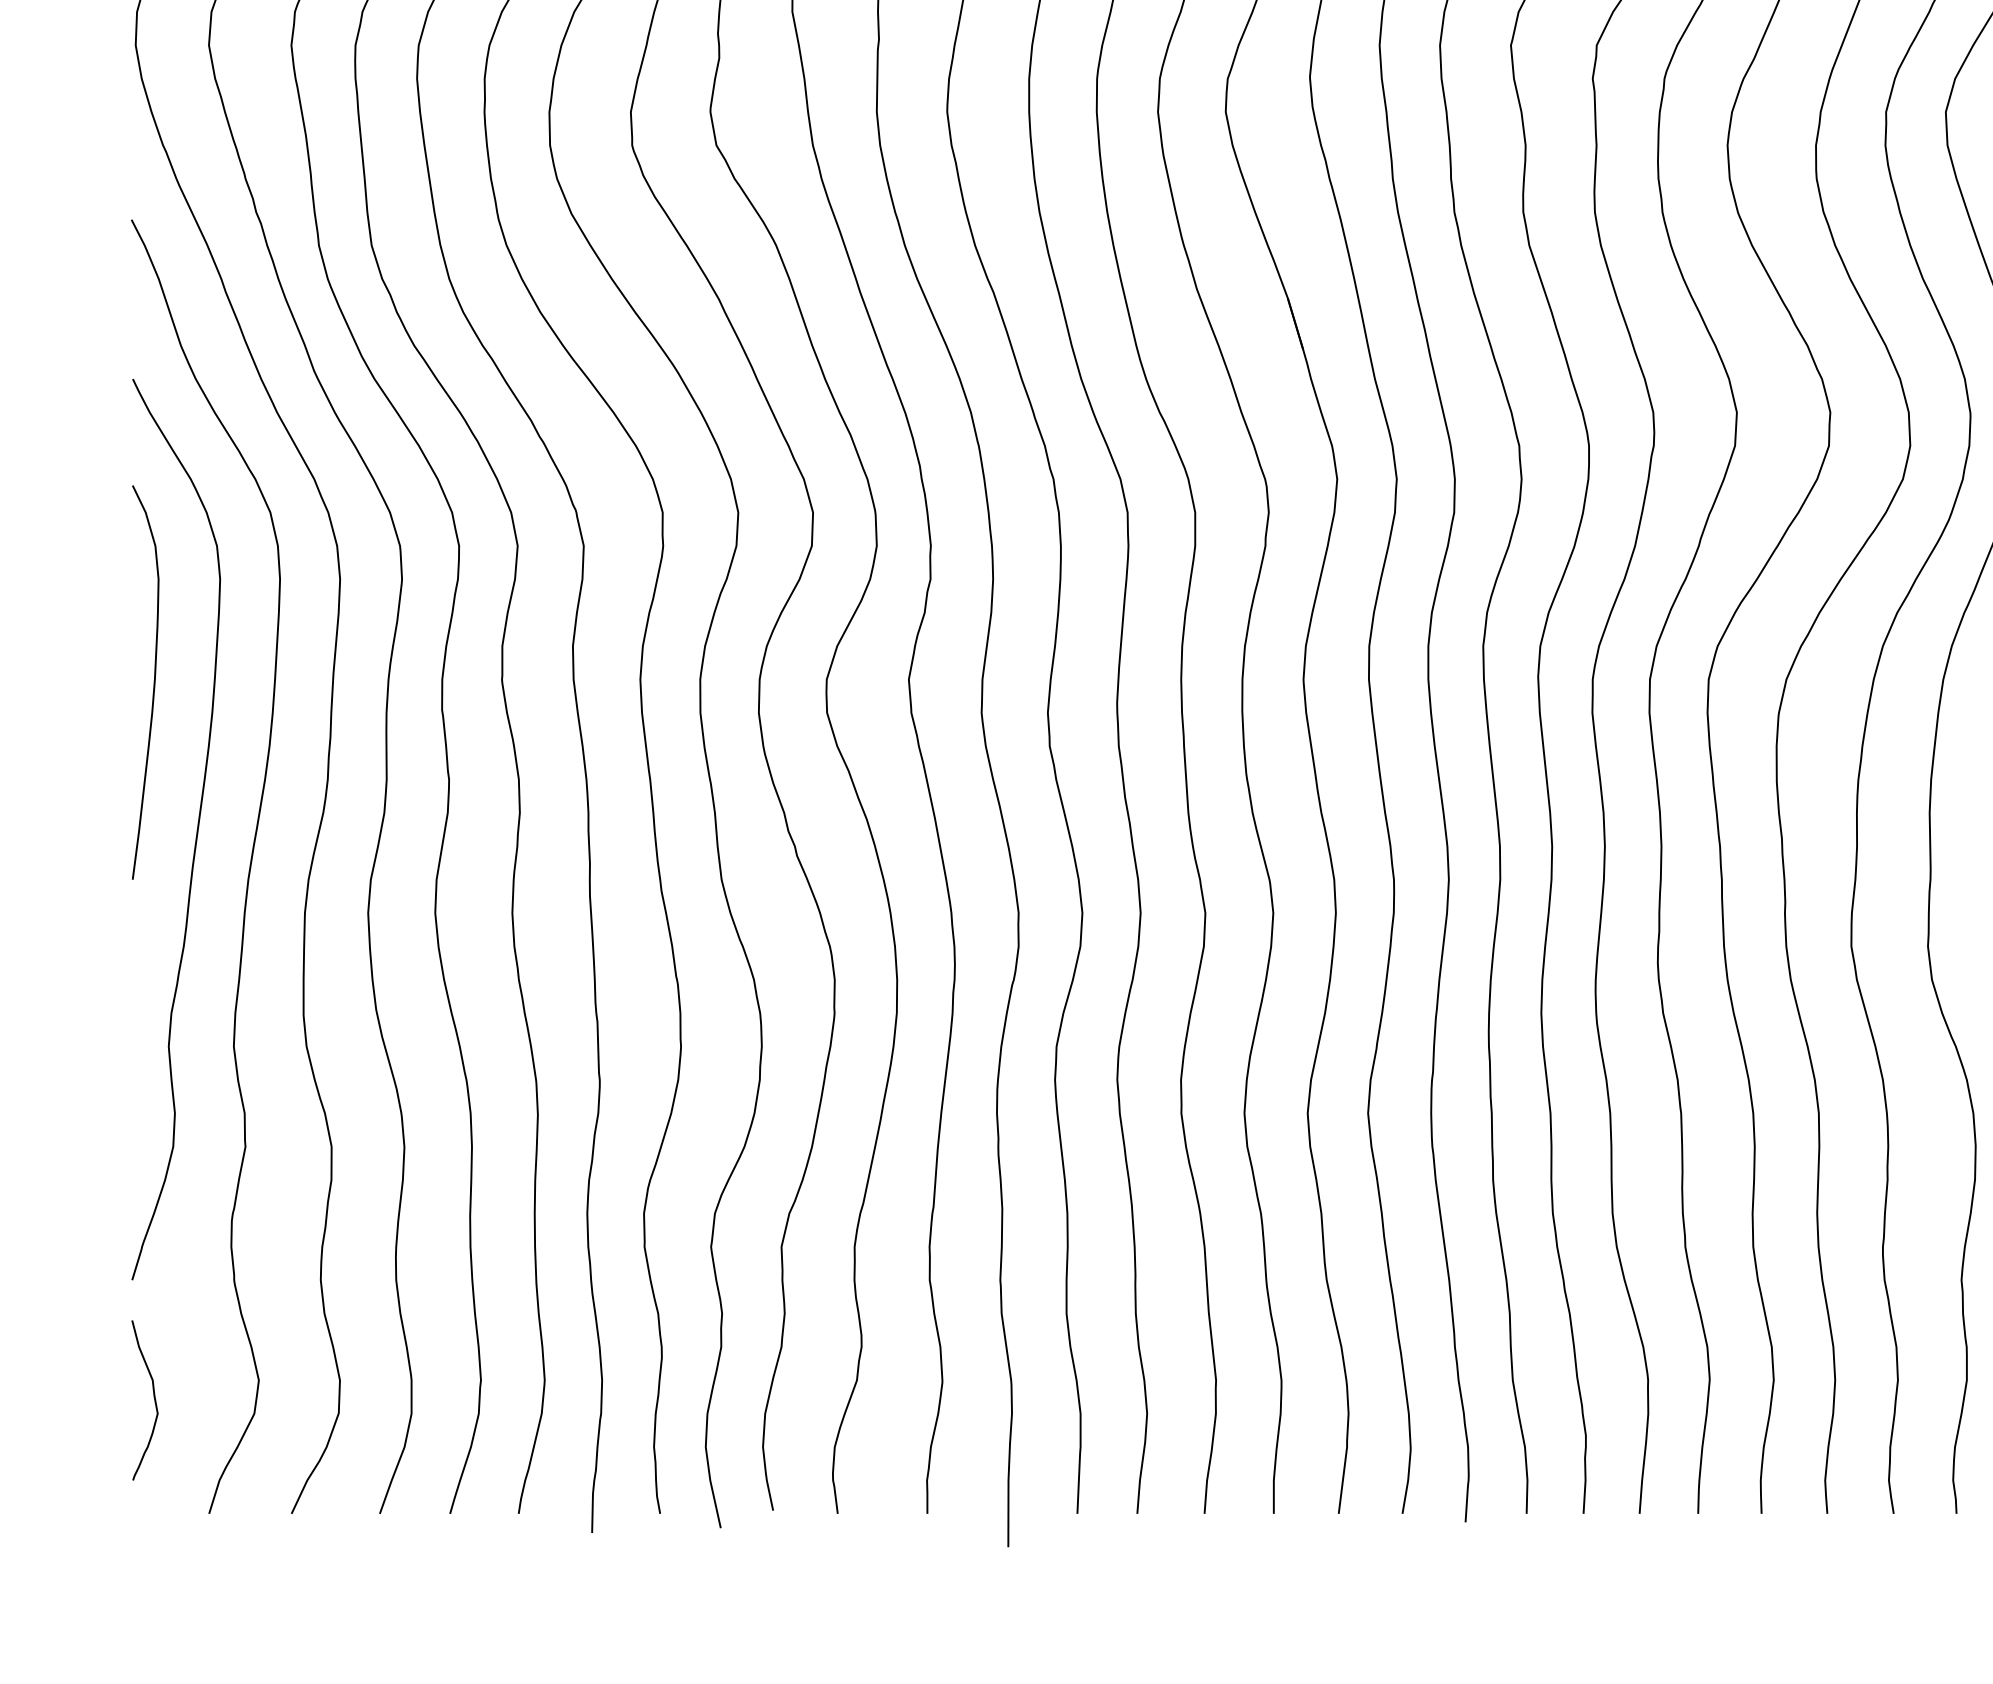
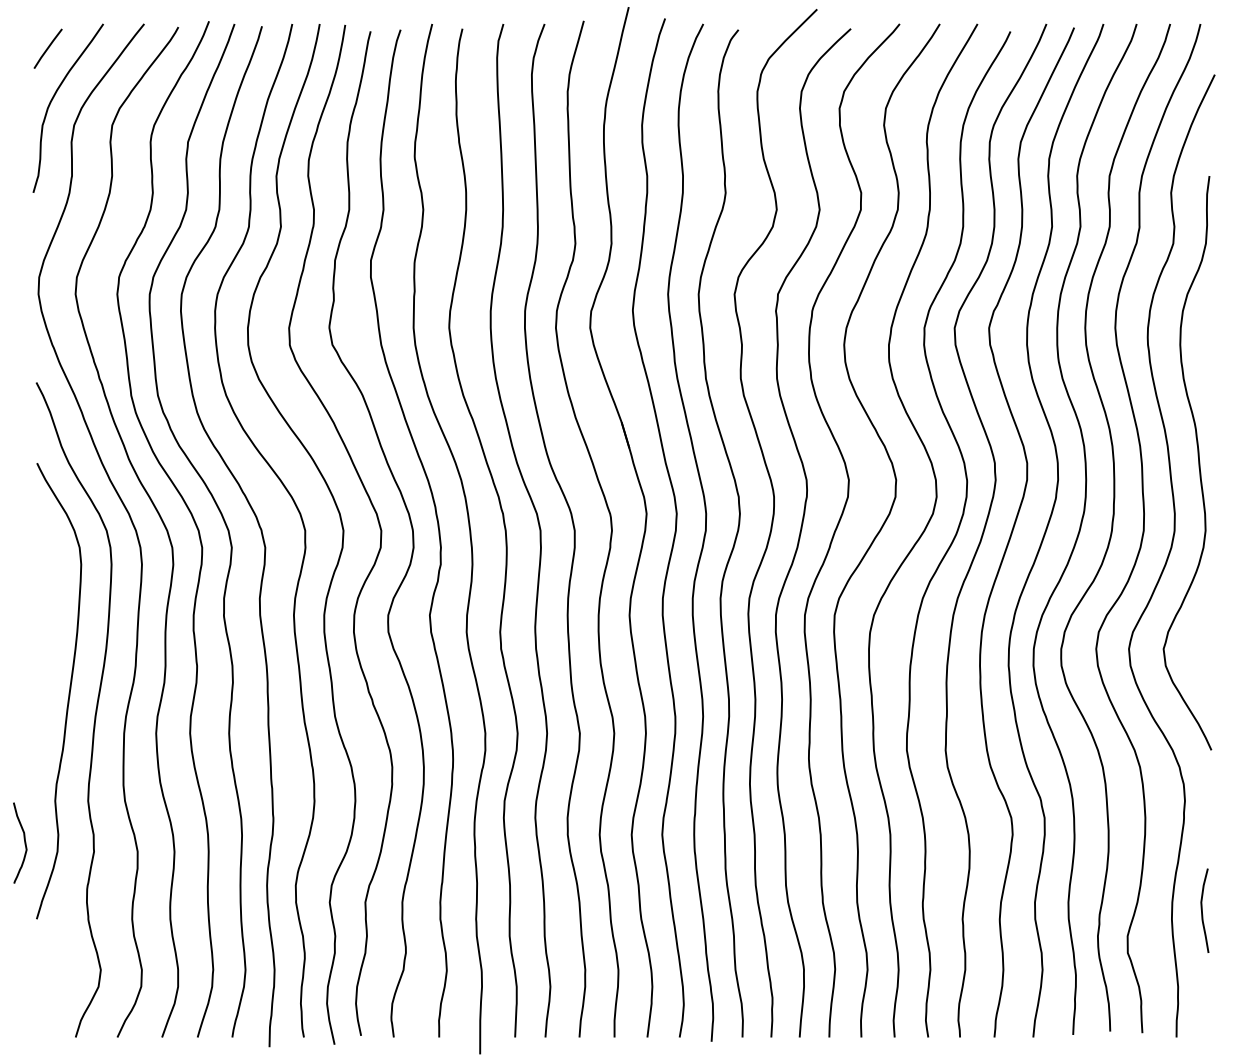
curve: (153, 682) -> (47, 616), removed
curve: (153, 1399) -> (24, 842), moved

